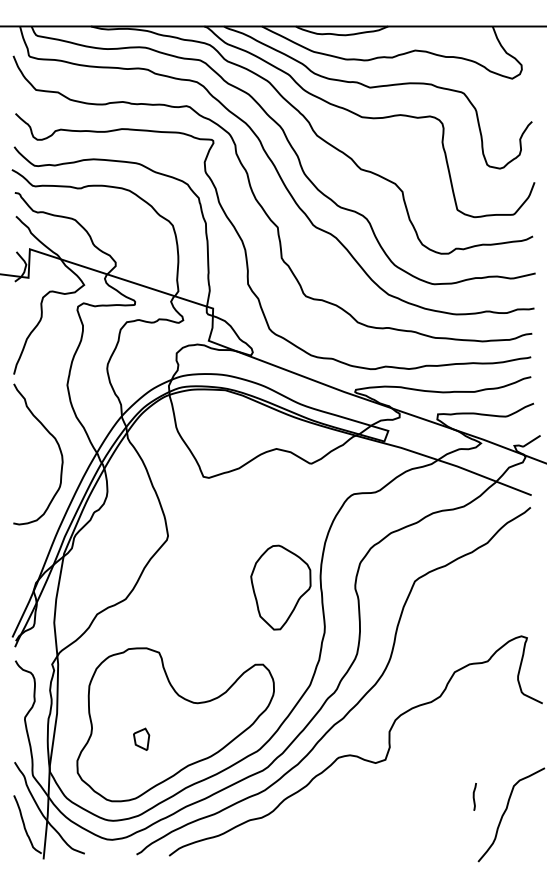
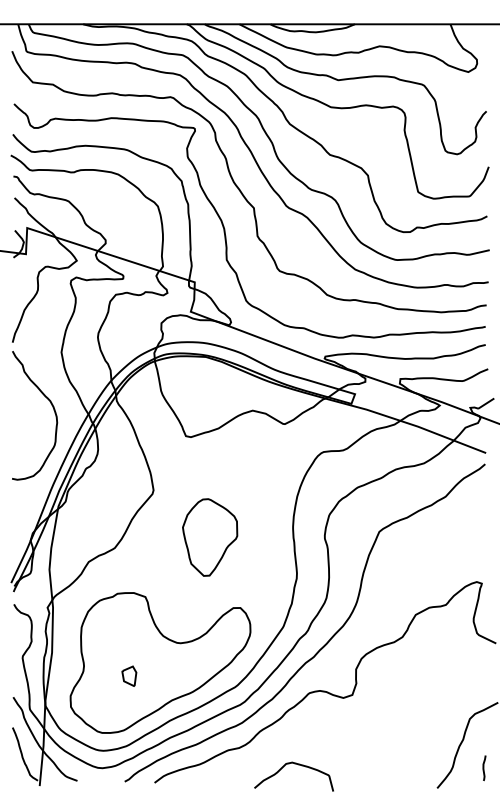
part: (280, 587) -> (209, 537), moved
curve: (474, 796) -> (484, 767), moved
curve: (325, 836) -> (297, 765), added

